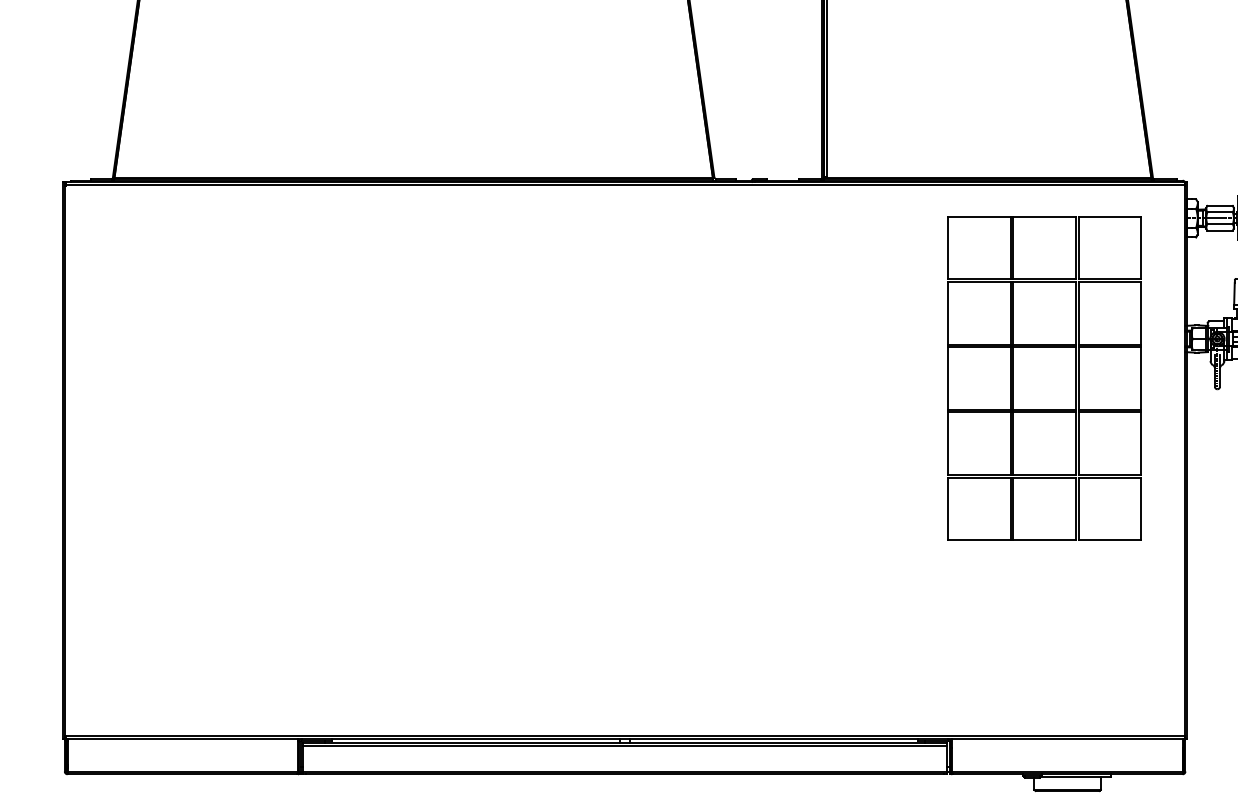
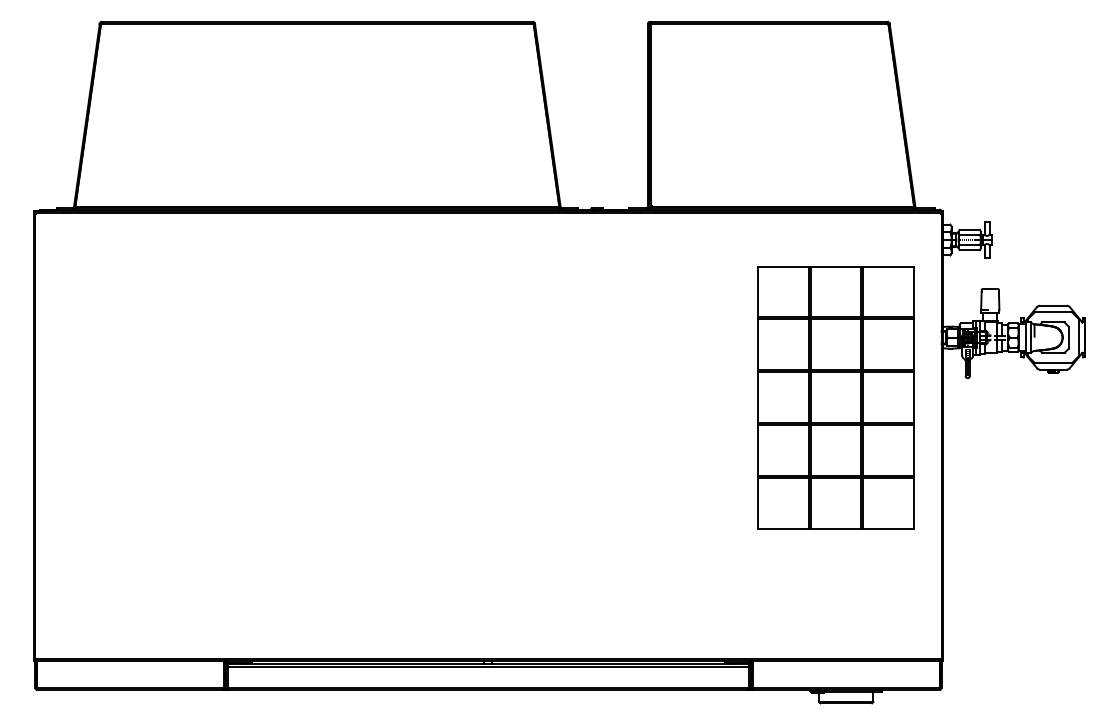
part: (1044, 378) -> (835, 397), moved

